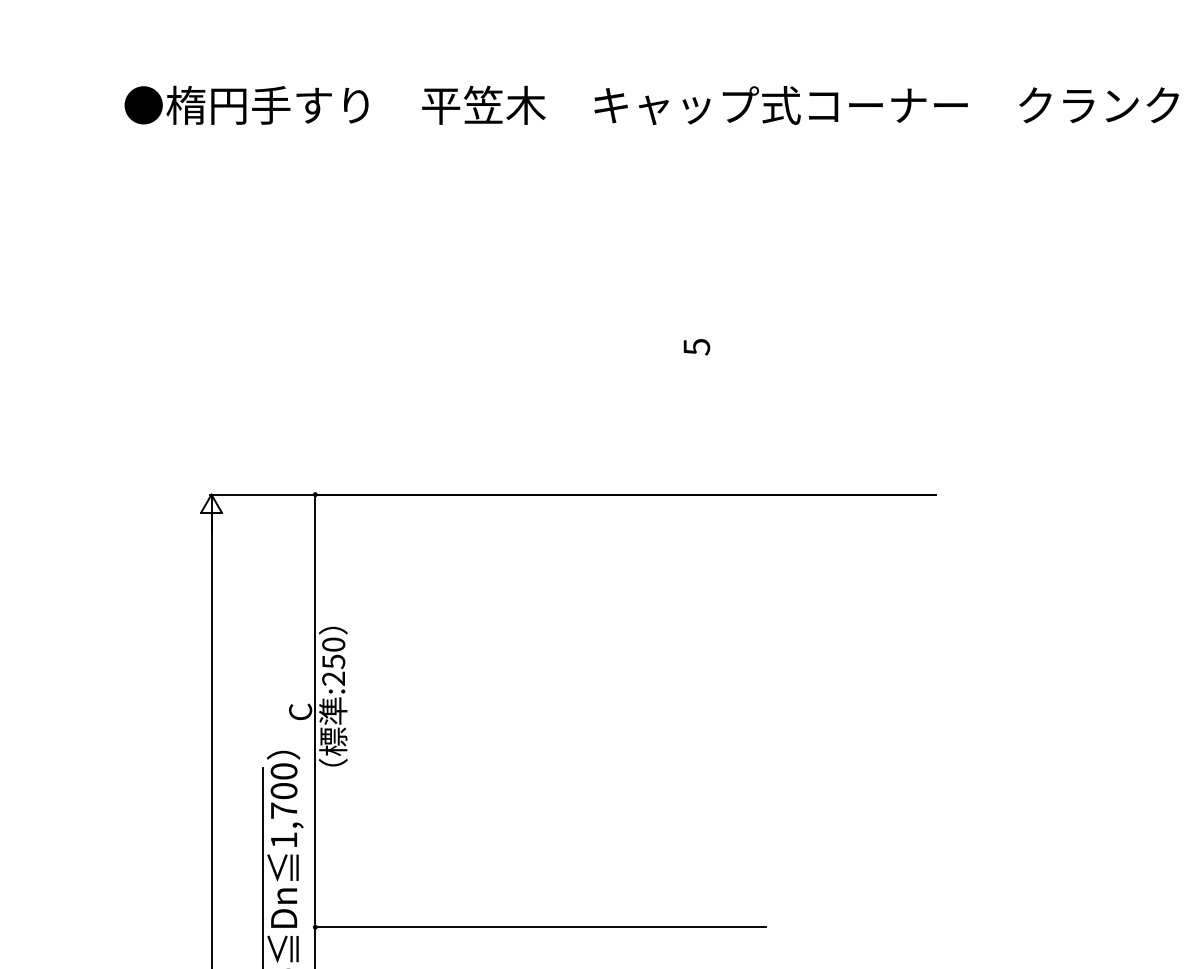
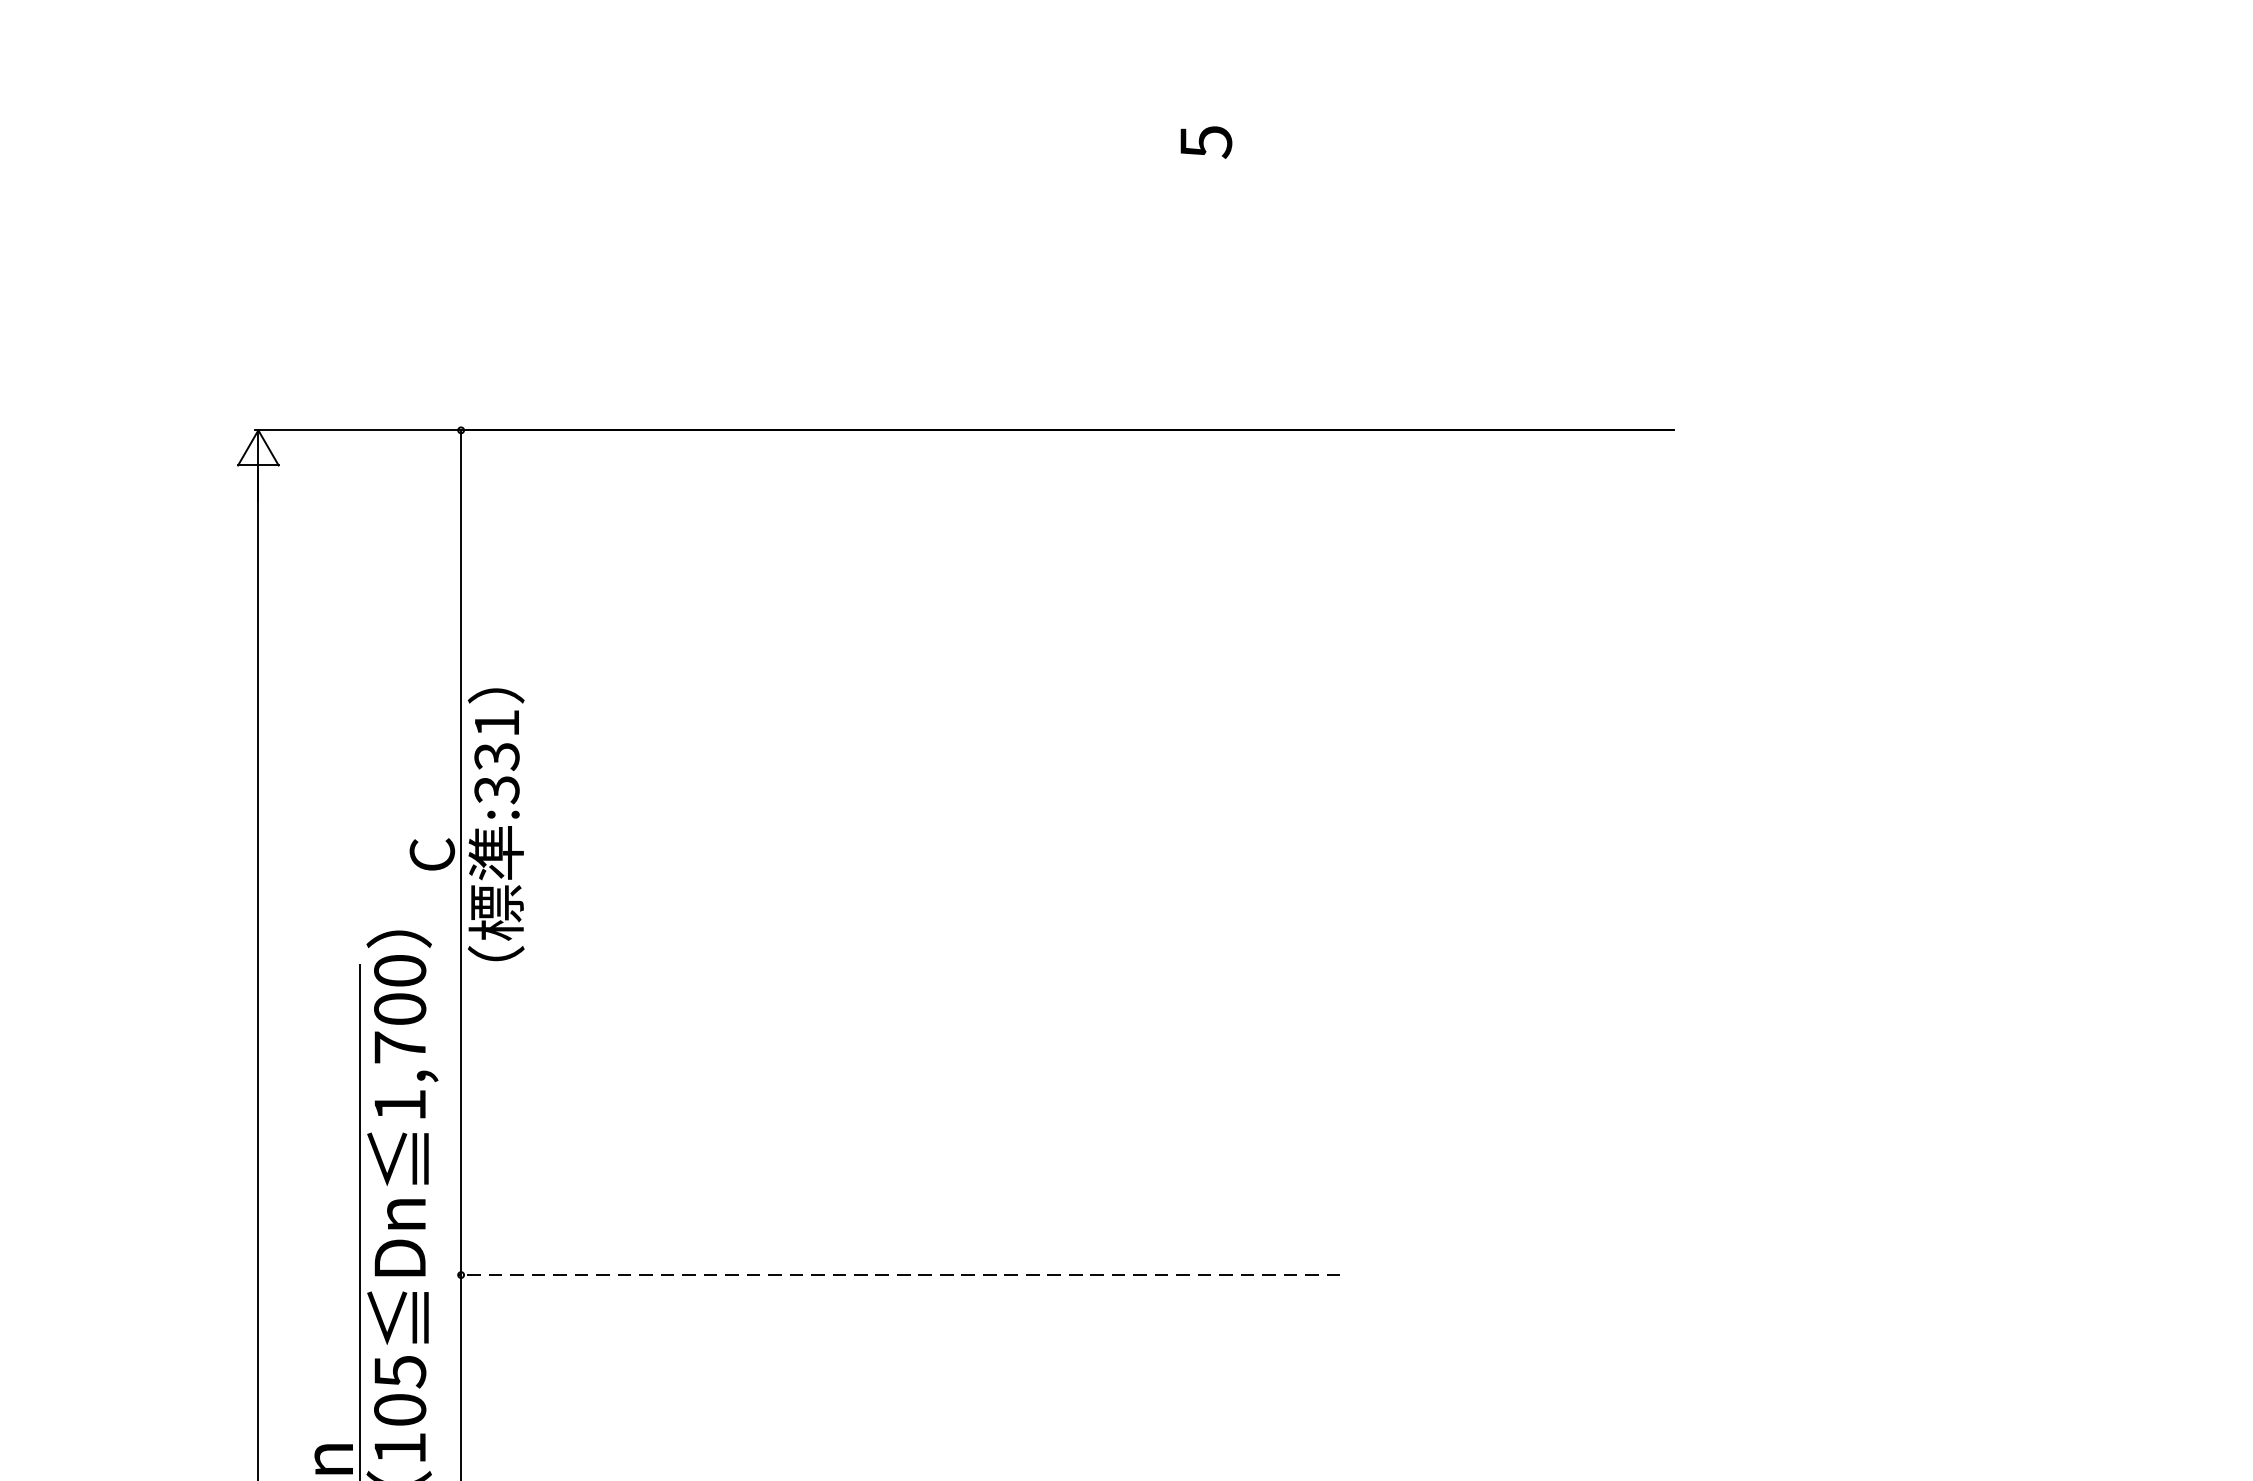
text: (333, 661) -> (496, 756), :250 -> :331
line: (539, 927) -> (898, 1275), solid -> dashed

